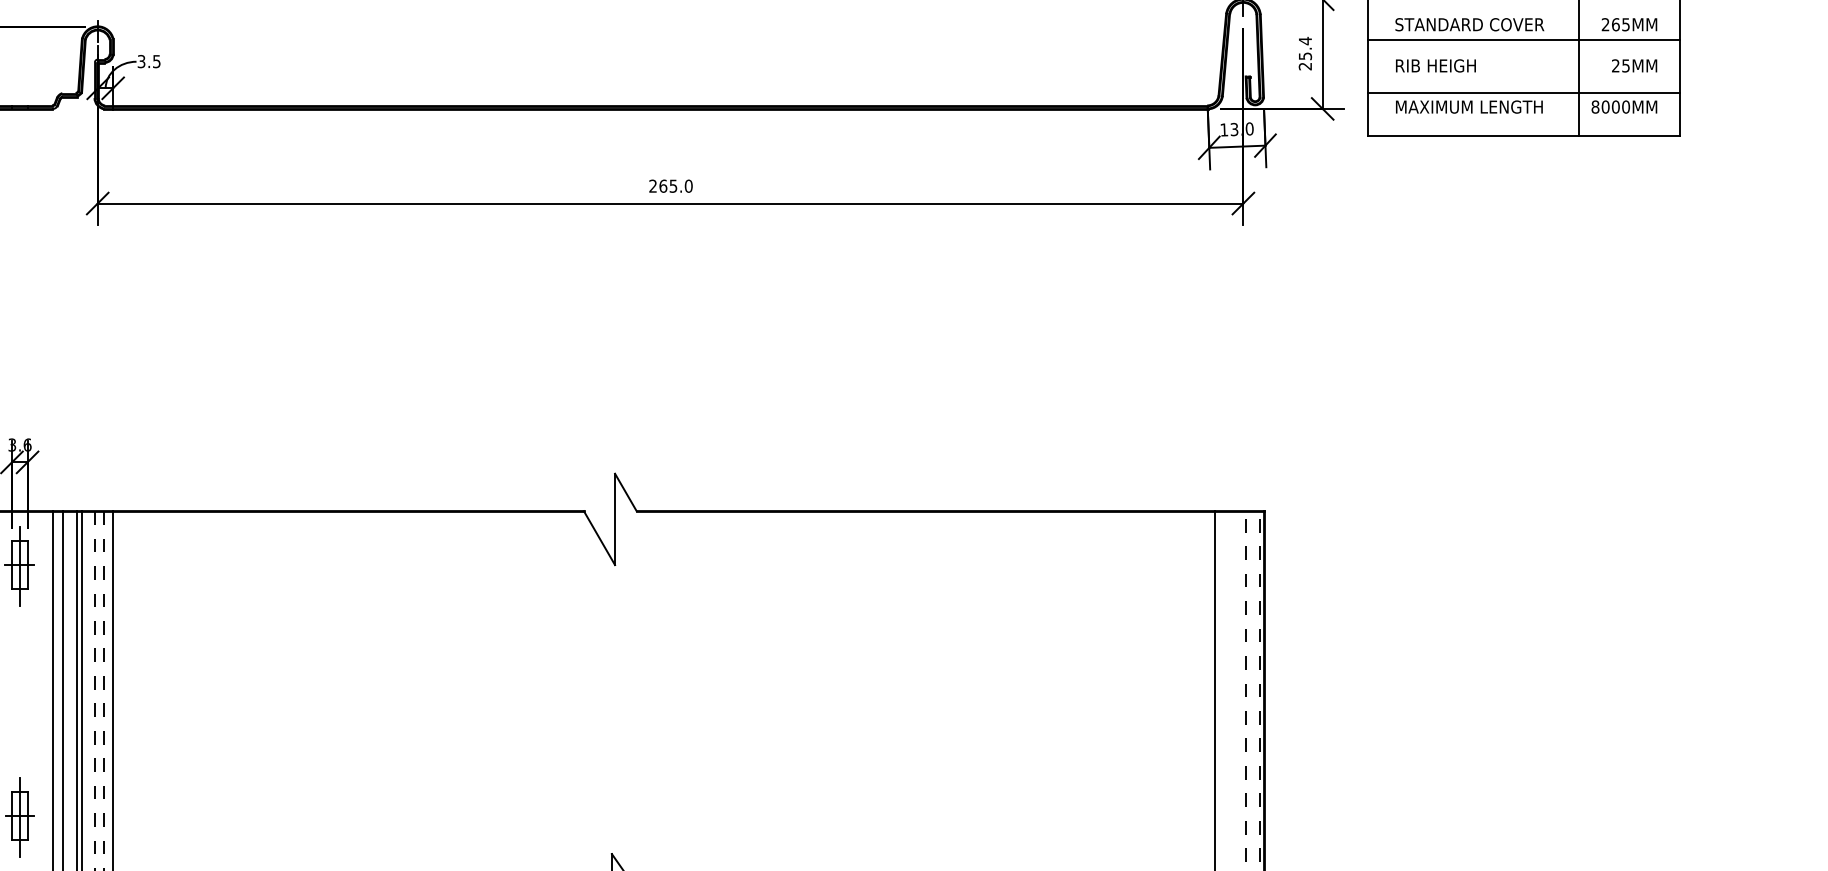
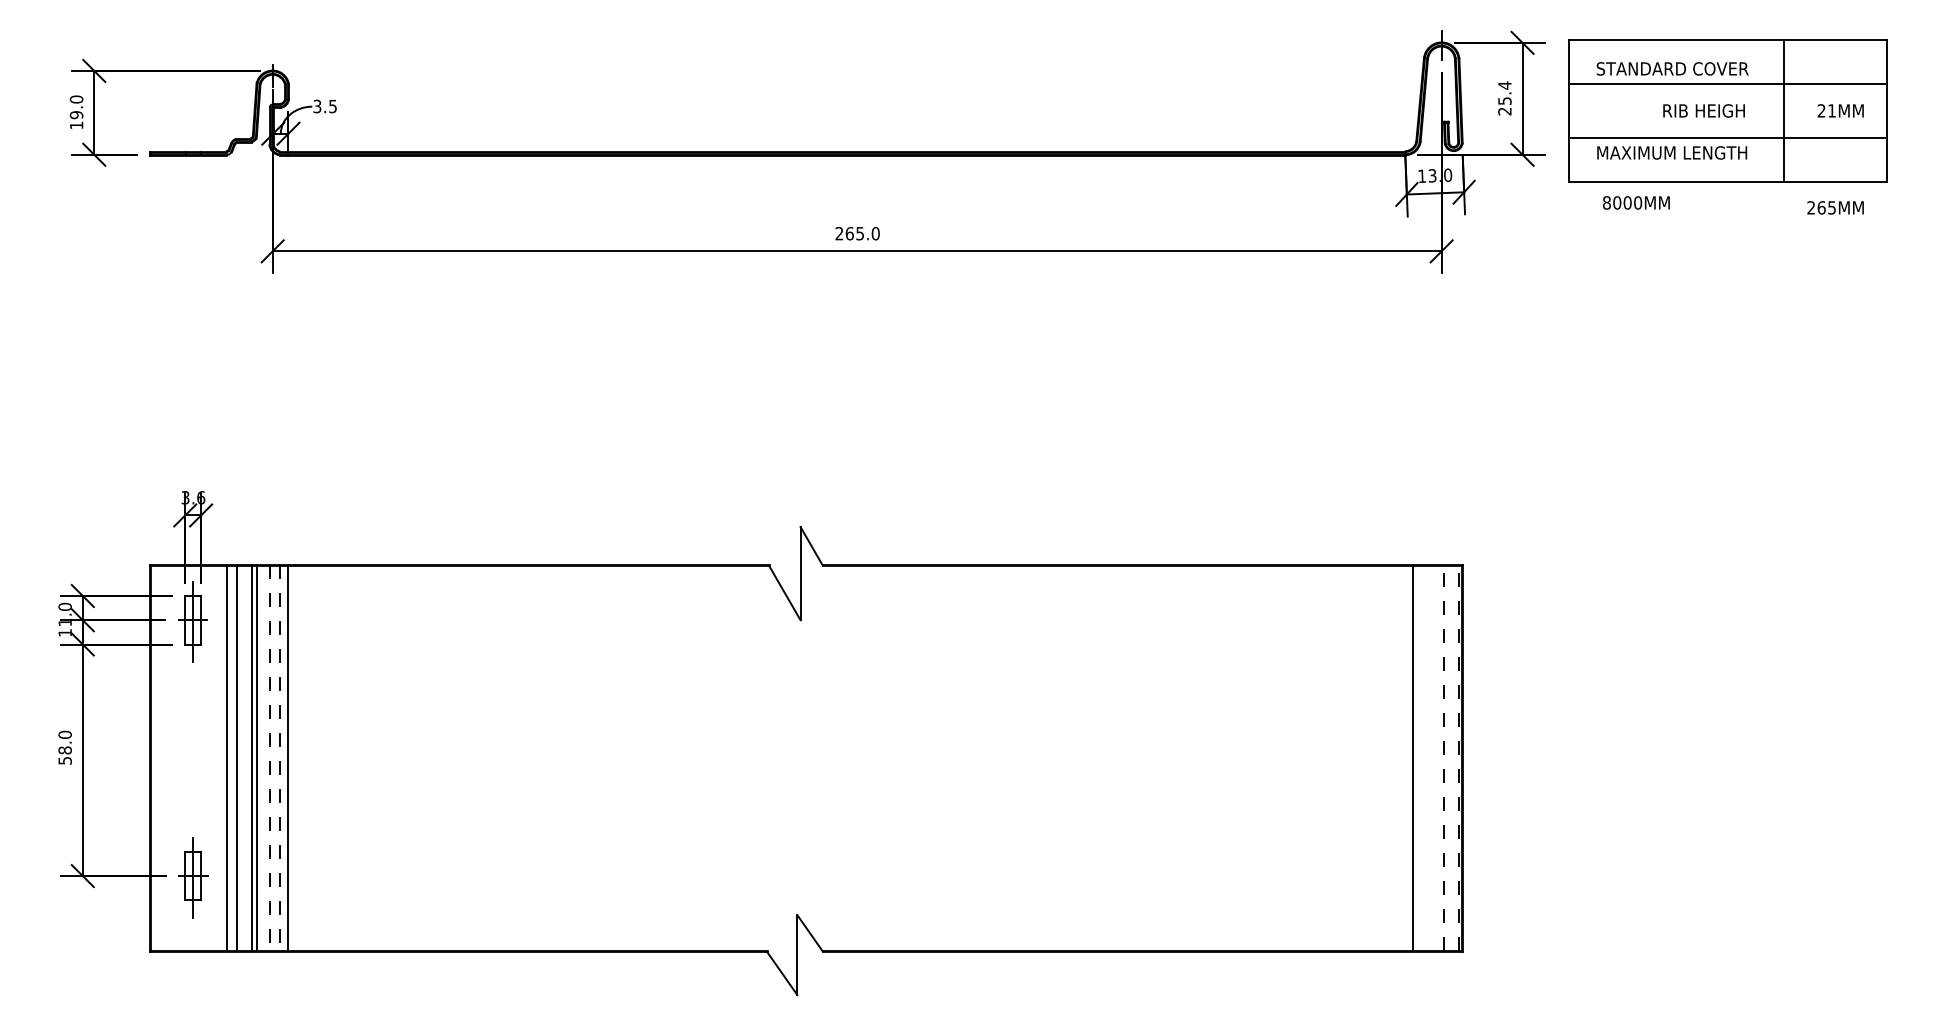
text: (1629, 24) -> (1835, 207), moved
text: (1435, 65) -> (1703, 110), moved
text: (1625, 65) -> (1831, 110), 25MM -> 21MM
text: (1624, 106) -> (1636, 202), moved

